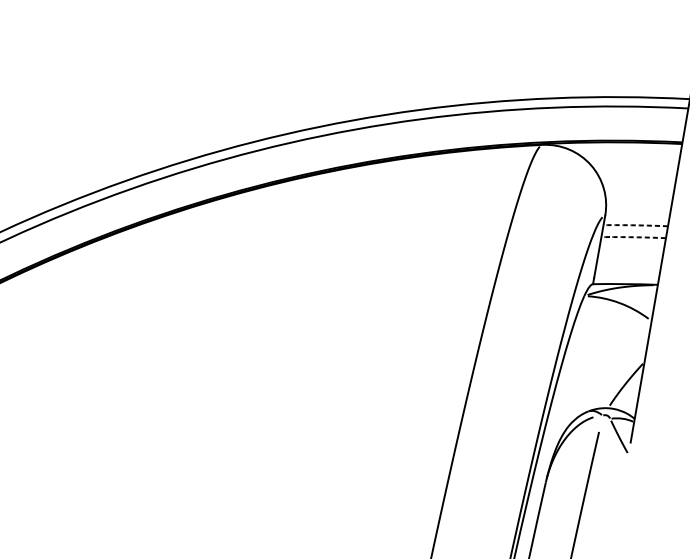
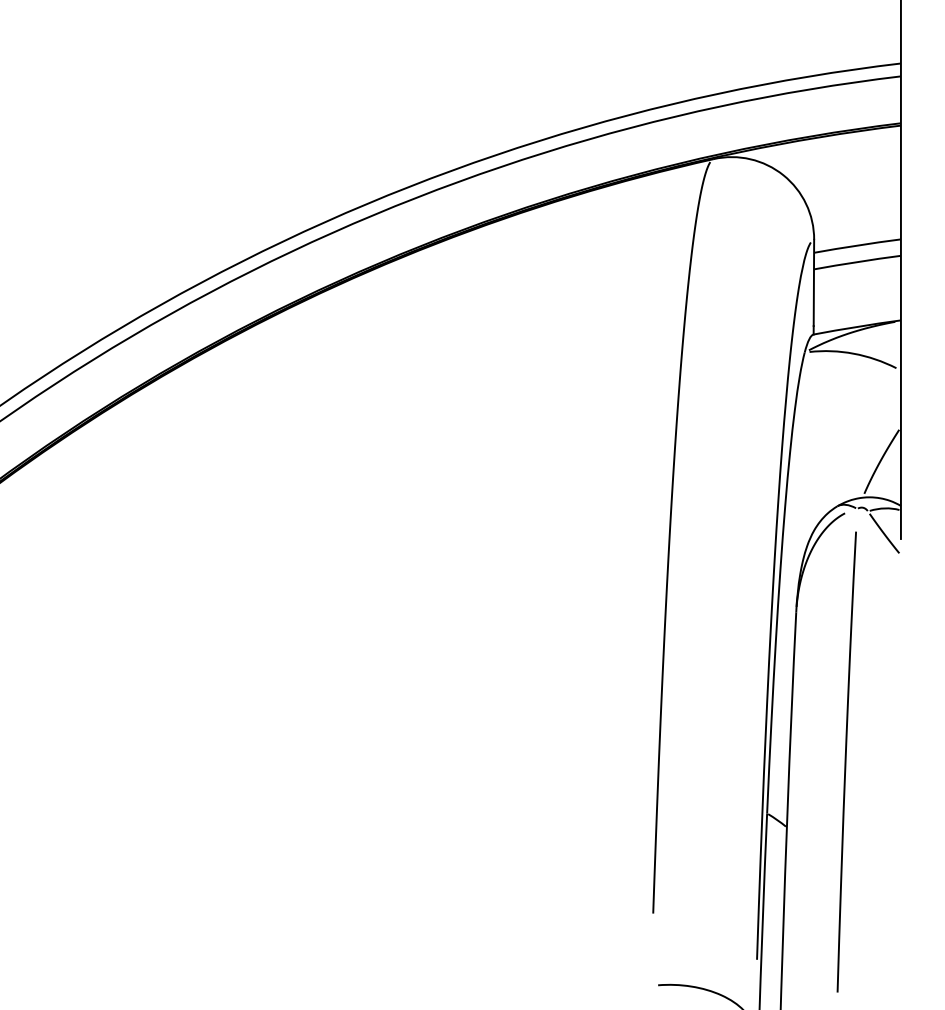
arc: (635, 225) -> (857, 245), dashed -> solid
arc: (633, 237) -> (857, 262), dashed -> solid

